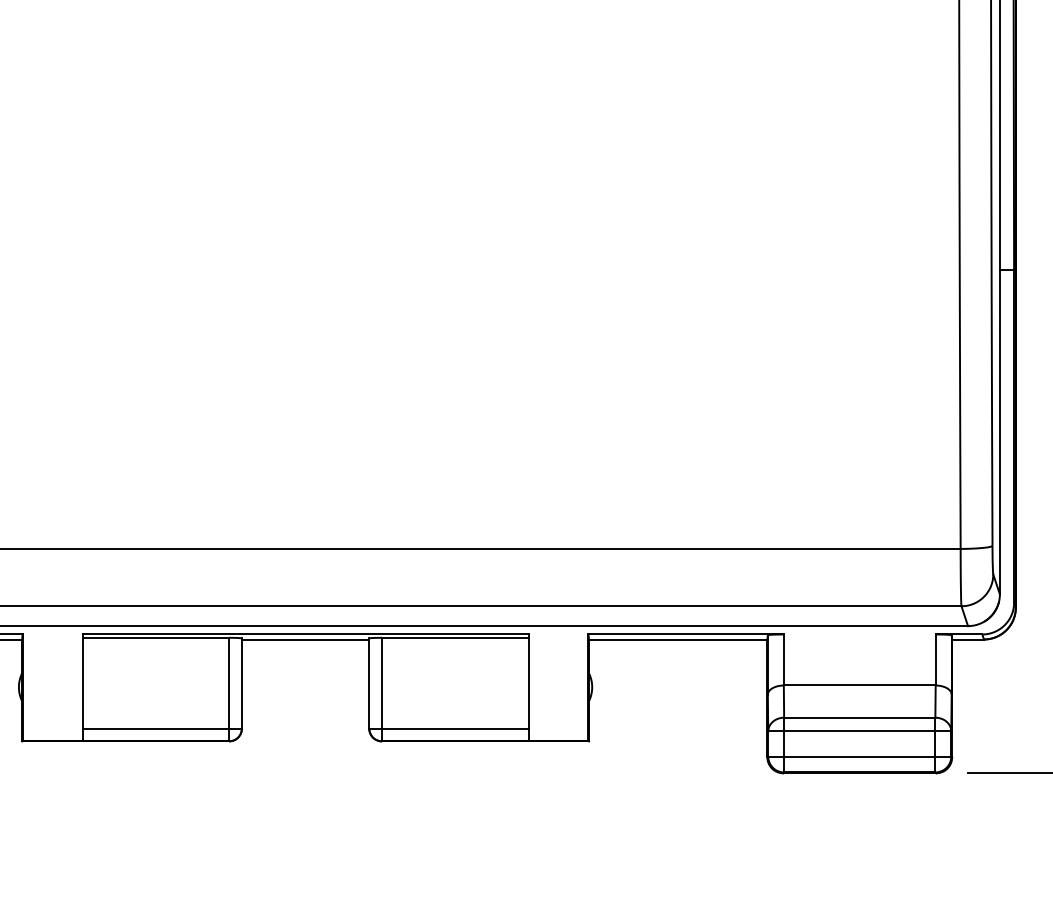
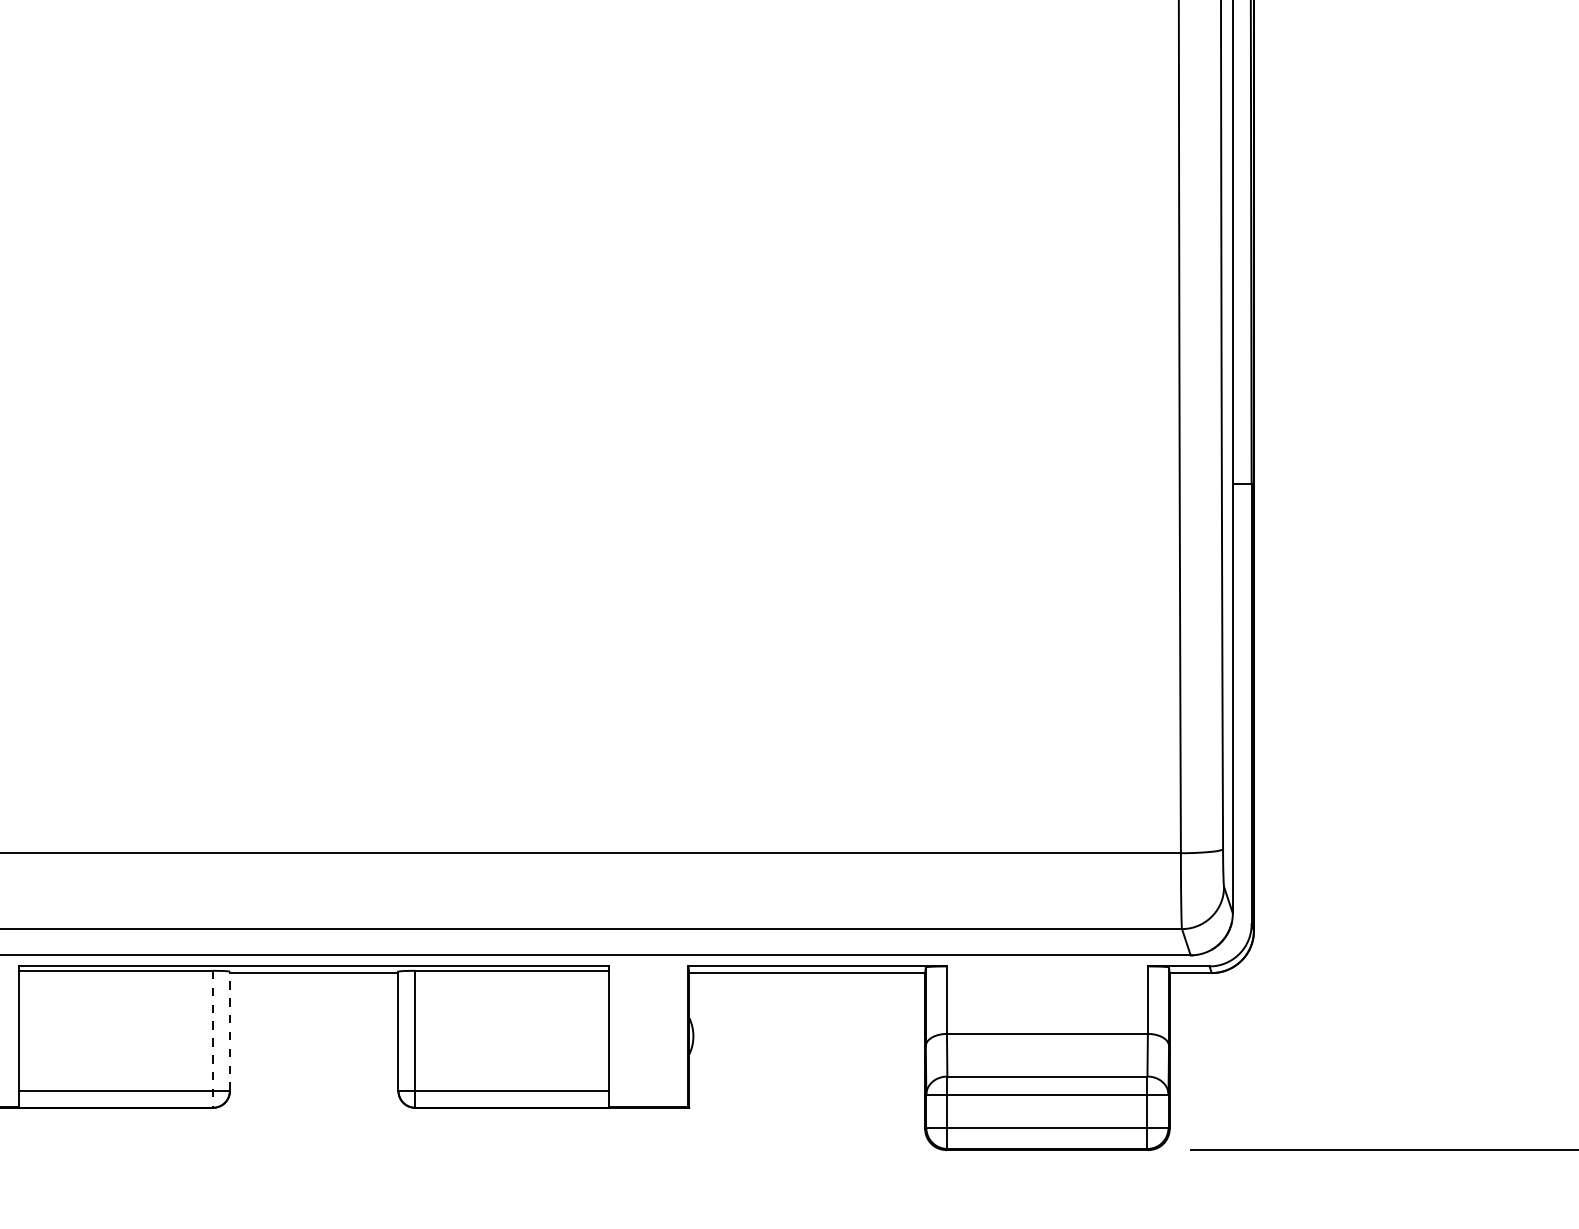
line: (241, 683) -> (229, 1031), solid -> dashed
line: (229, 689) -> (213, 1039), solid -> dashed

